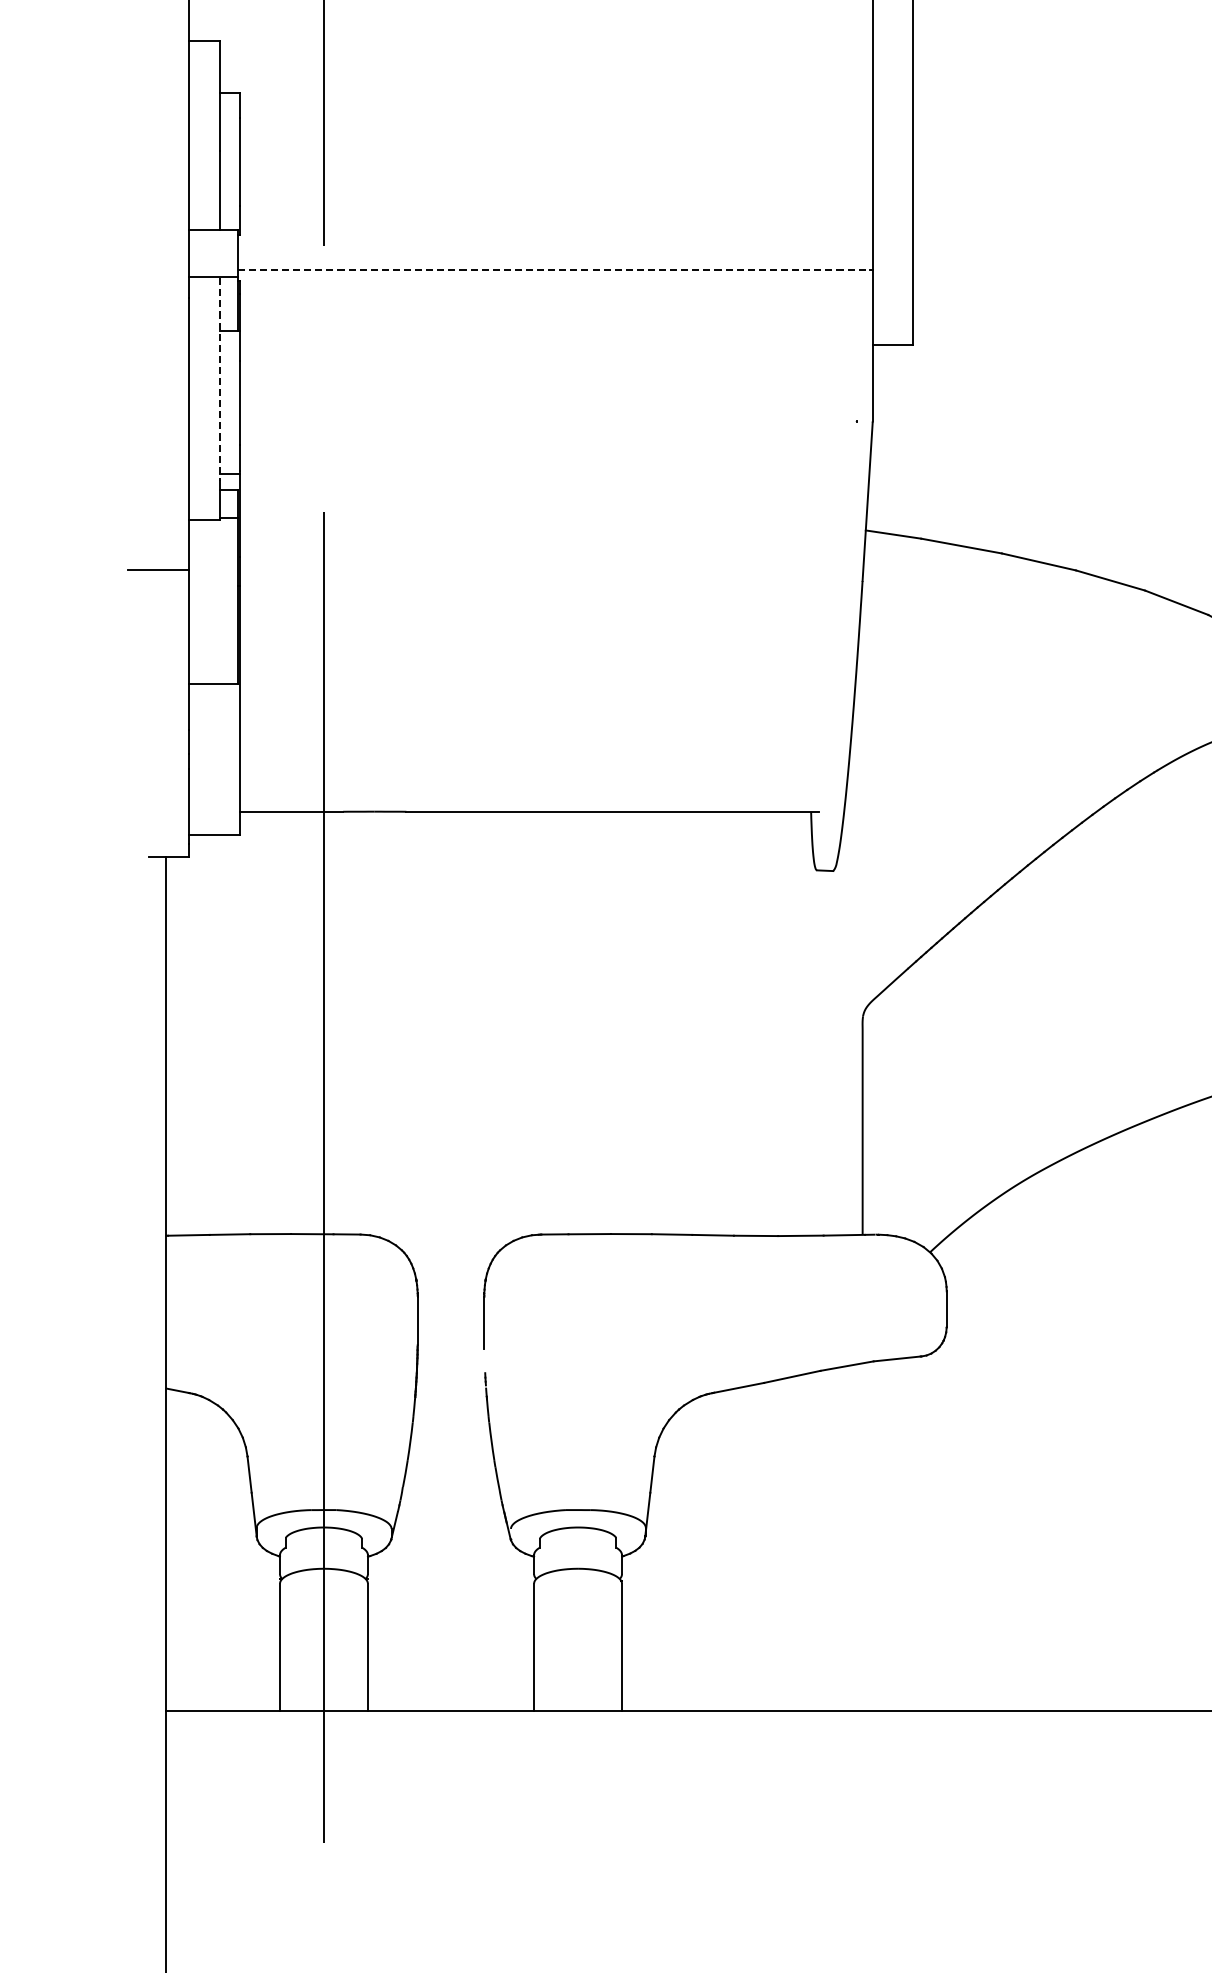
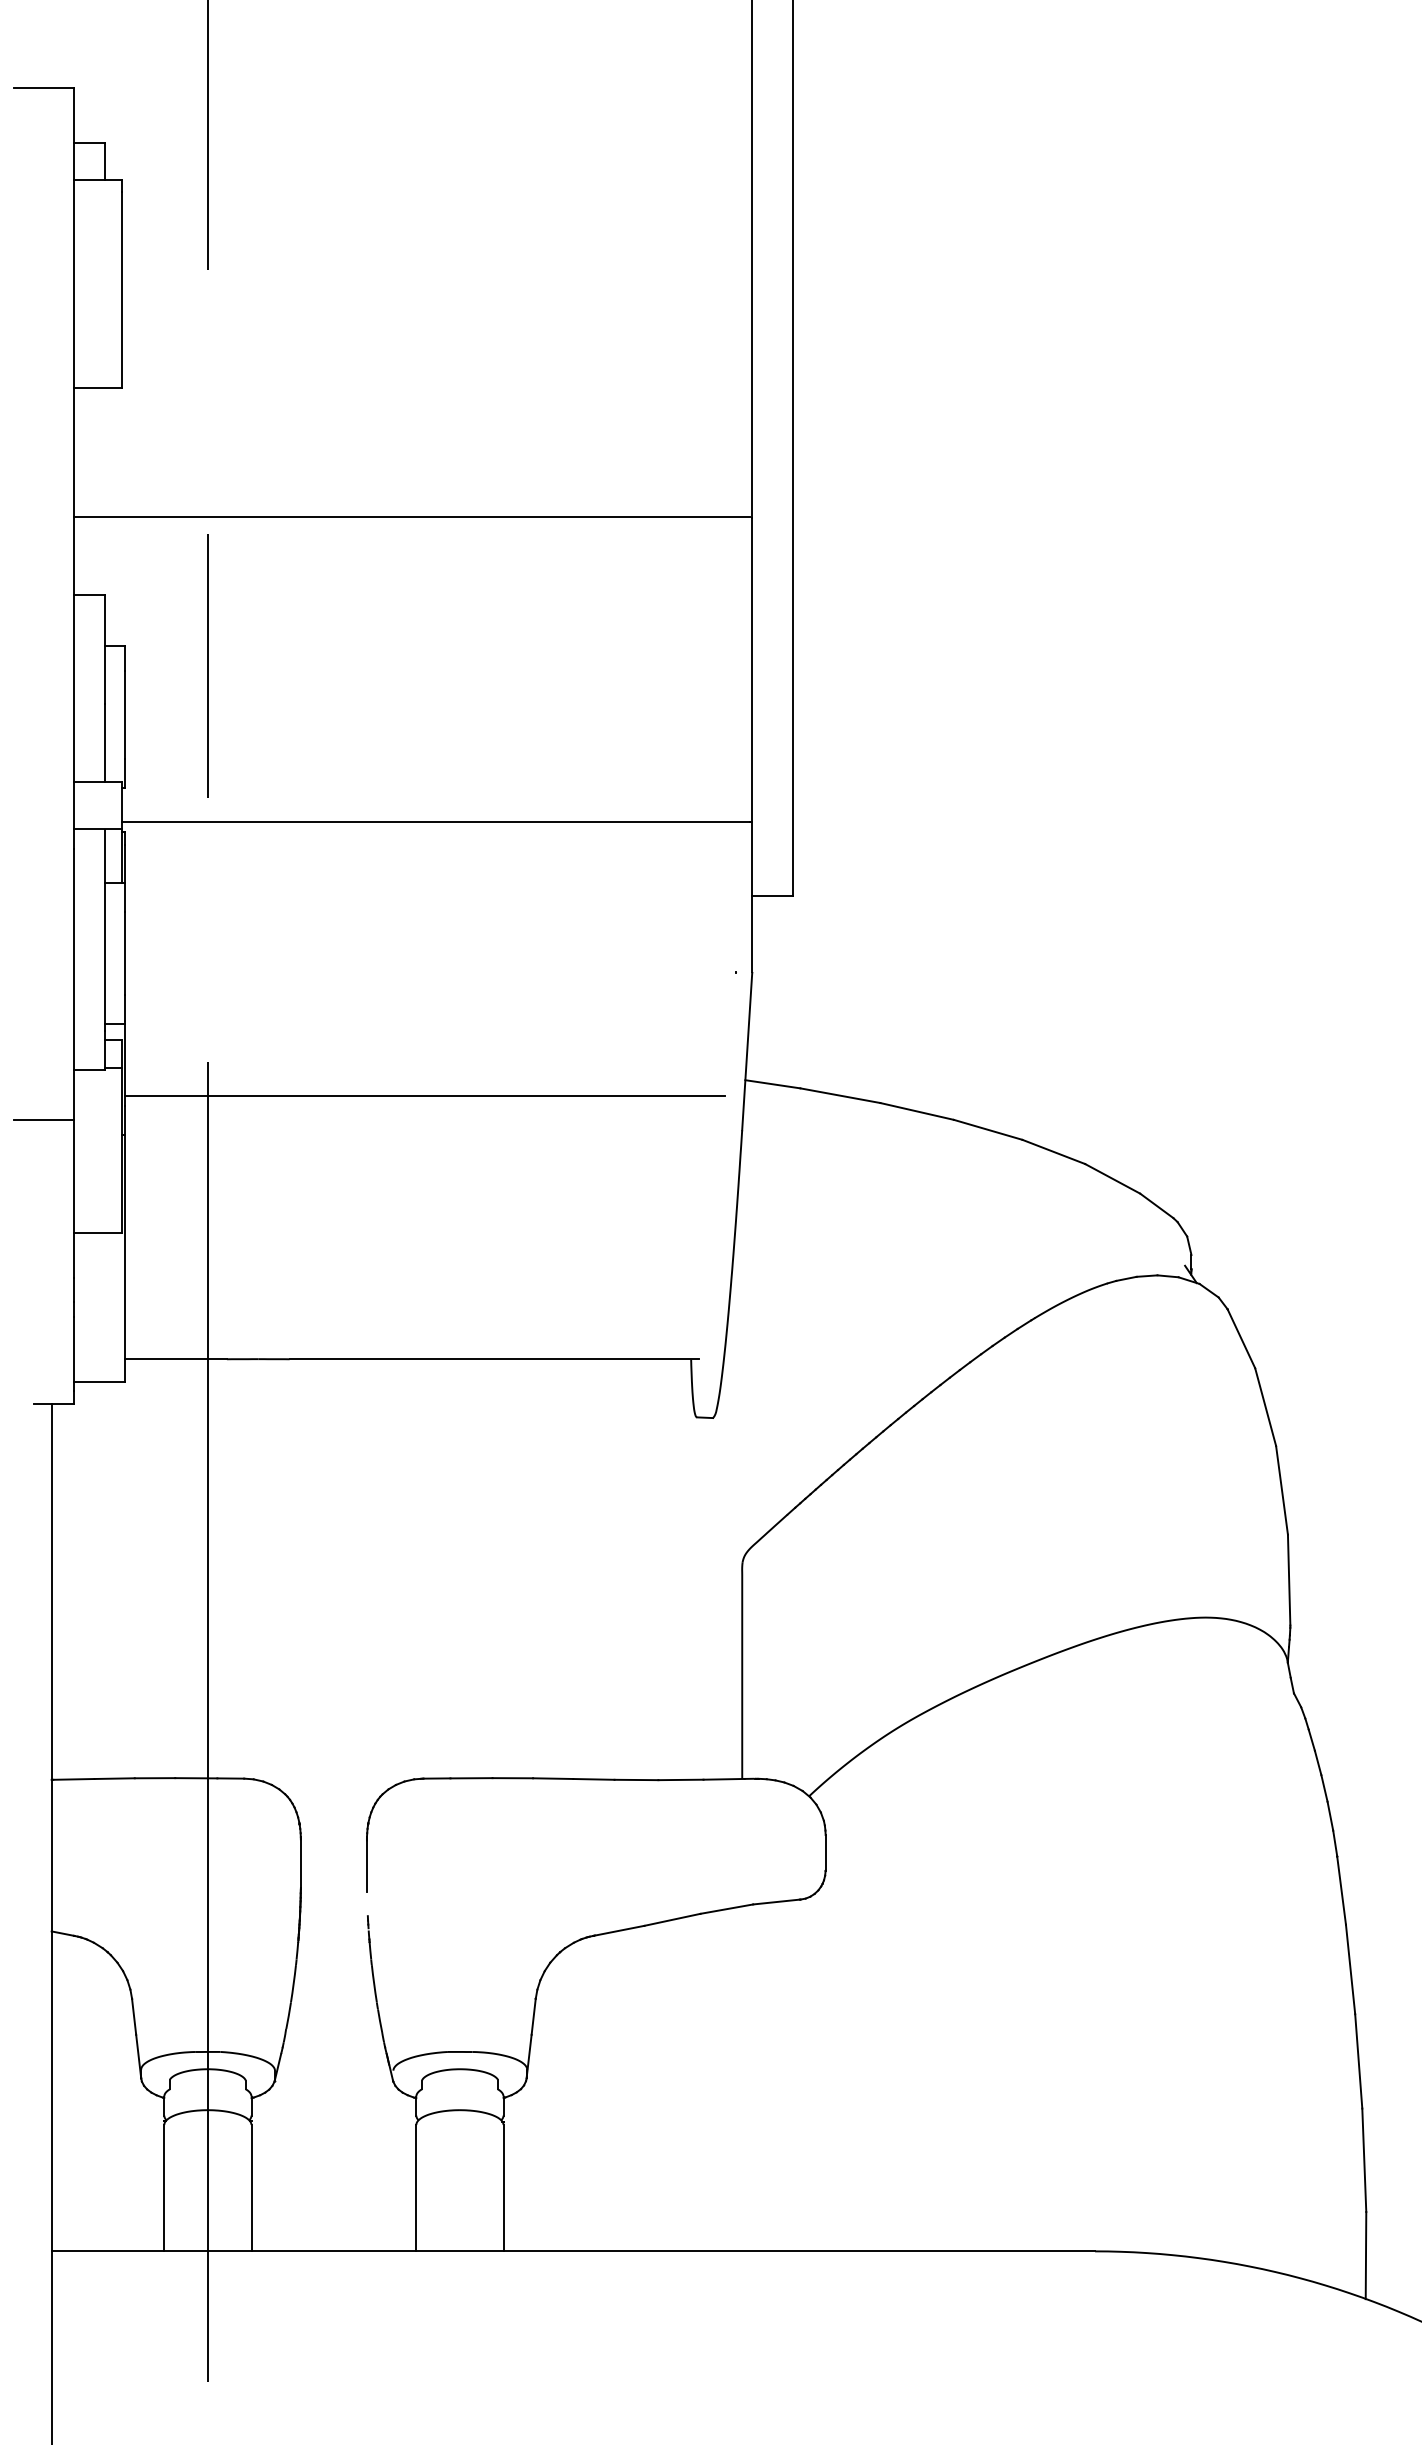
line: (554, 270) -> (436, 822), dashed -> solid
line: (219, 379) -> (104, 930), dashed -> solid
line: (542, 546) -> (424, 1096), added

